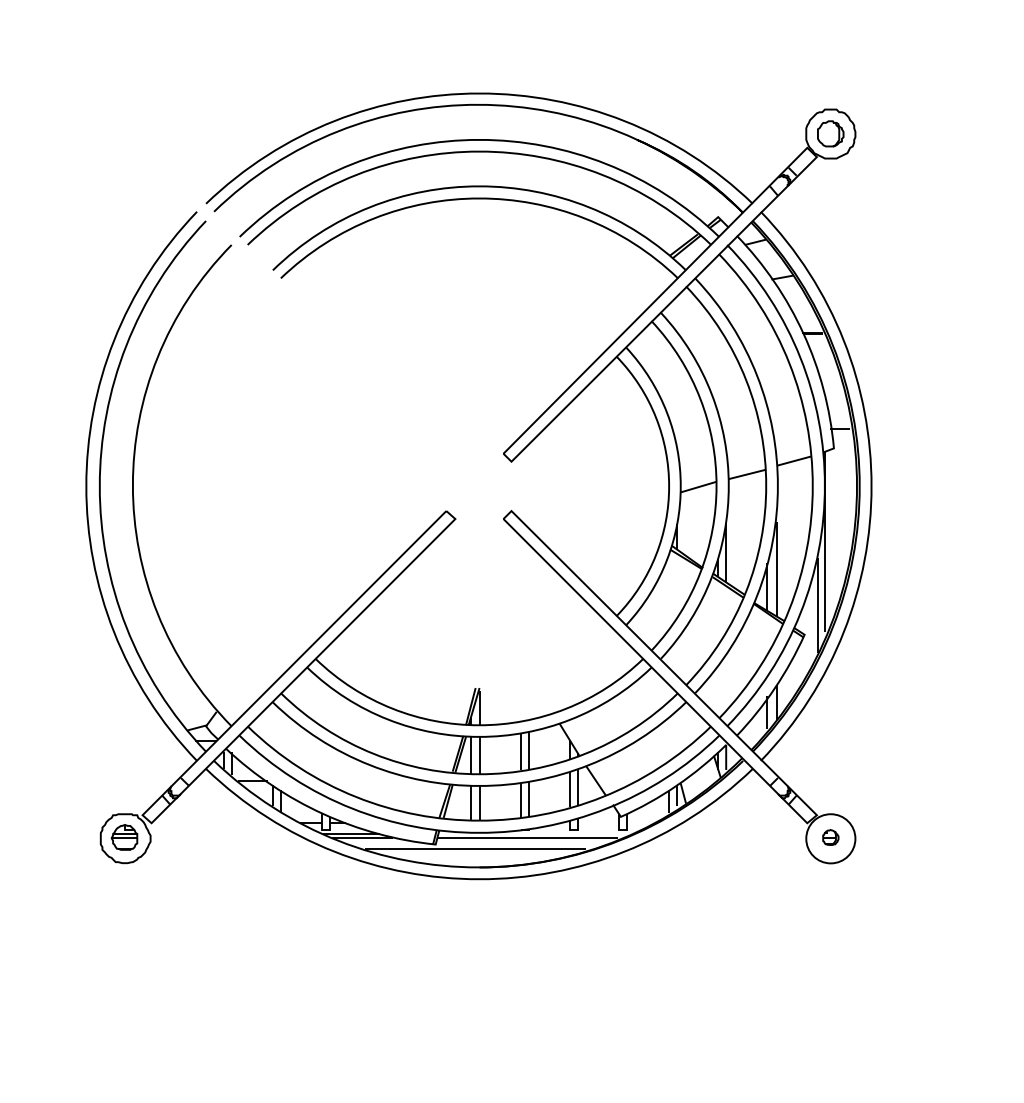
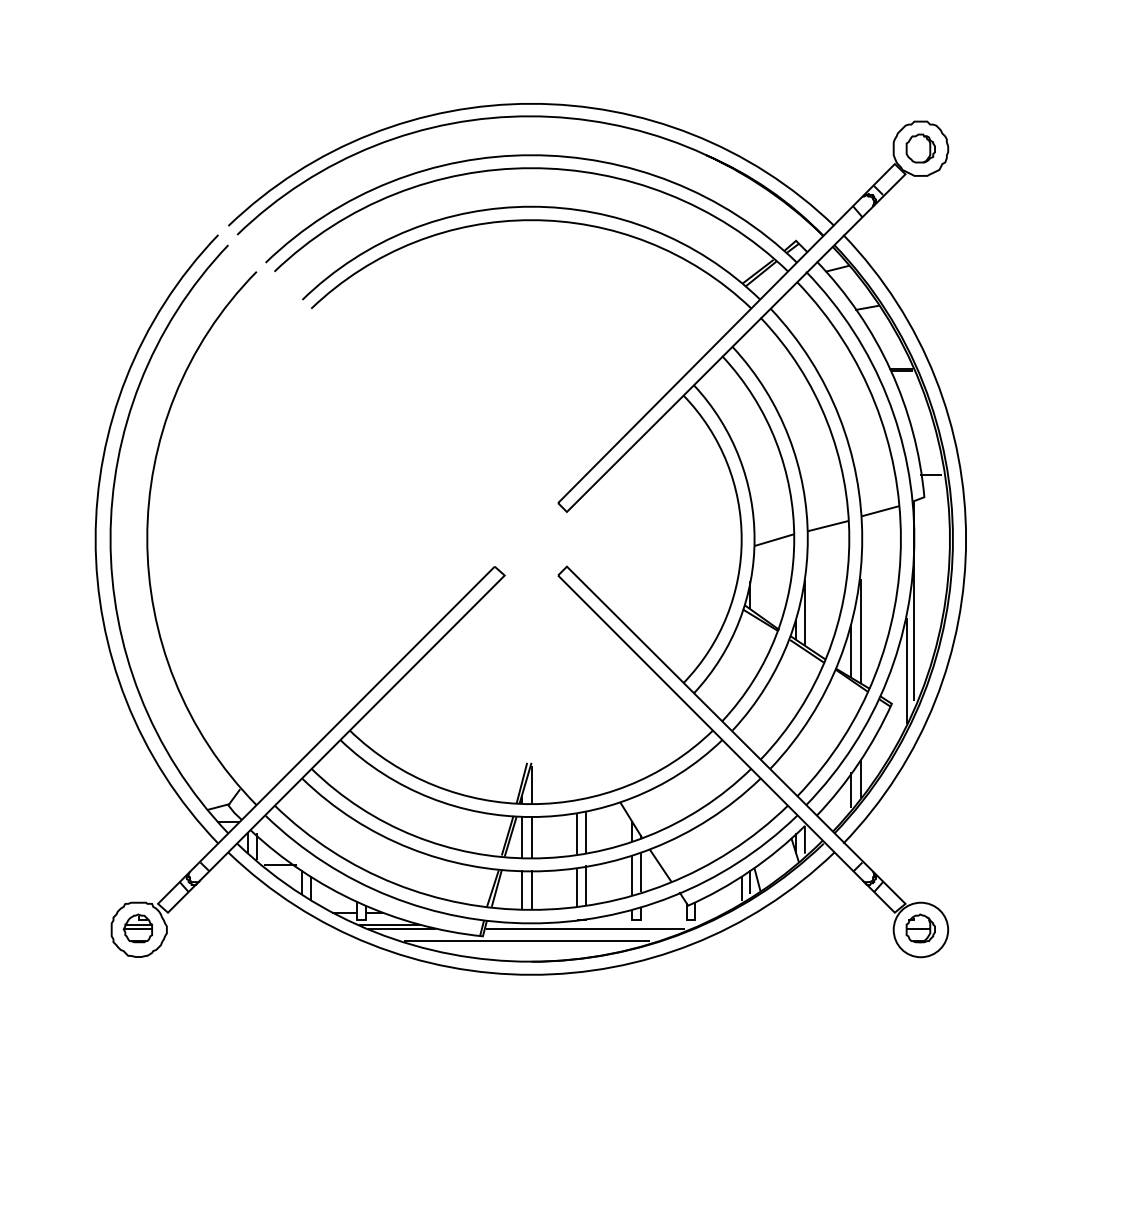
part: (830, 837) -> (920, 928), size x1.67

